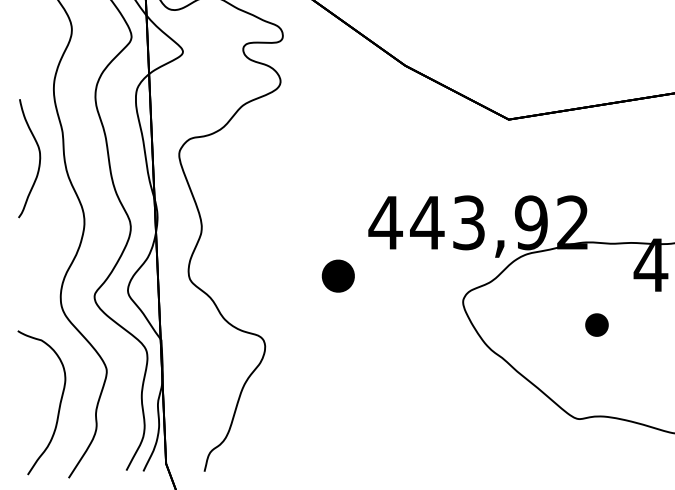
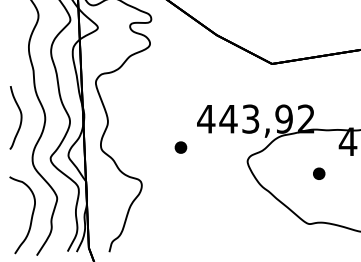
curve: (38, 158) -> (20, 117), moved
part: (337, 275) -> (180, 147), size x0.71

